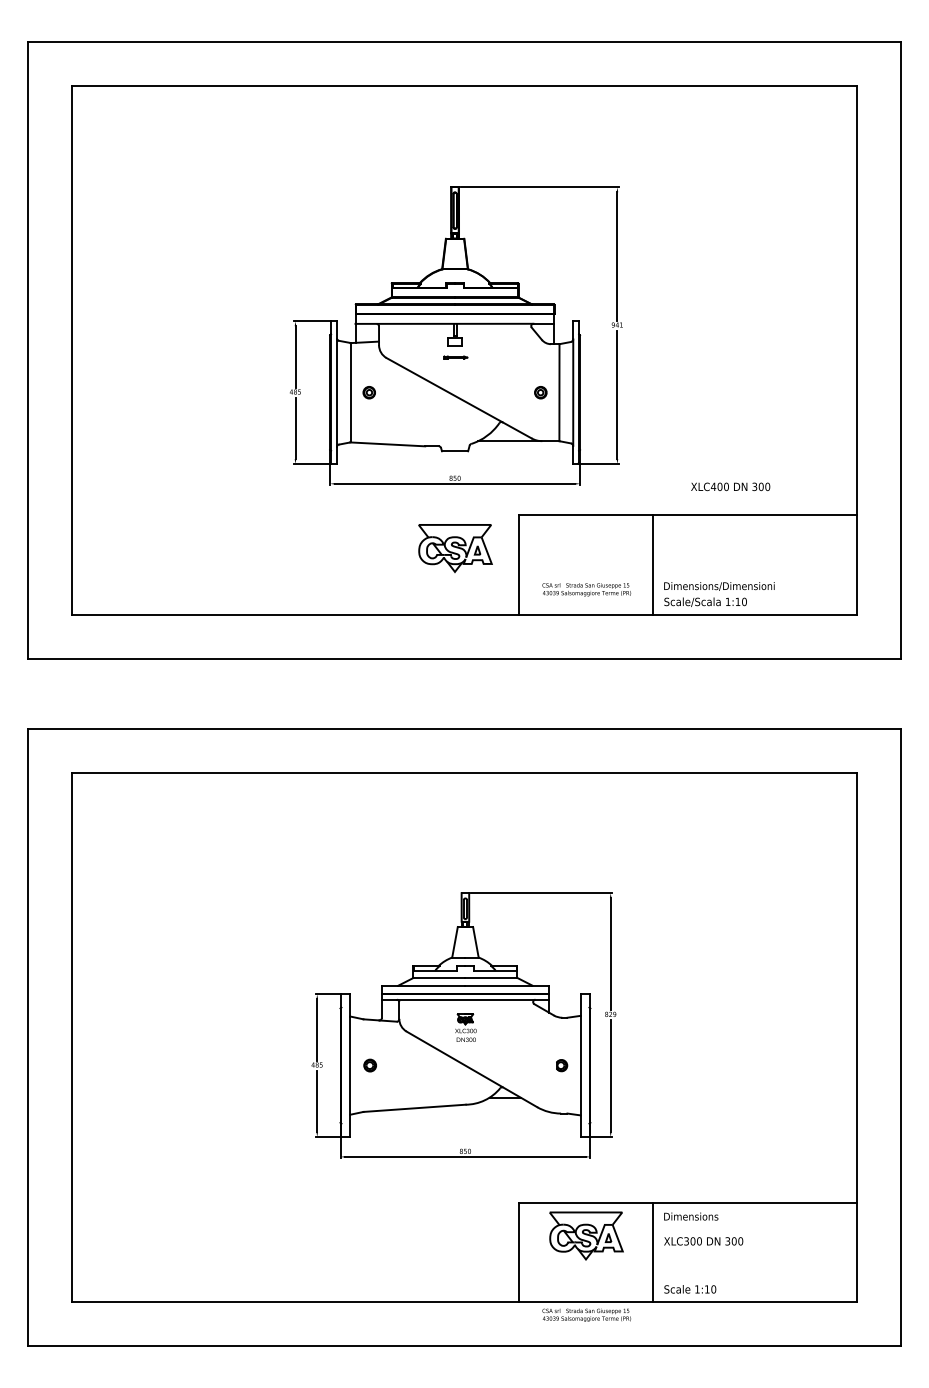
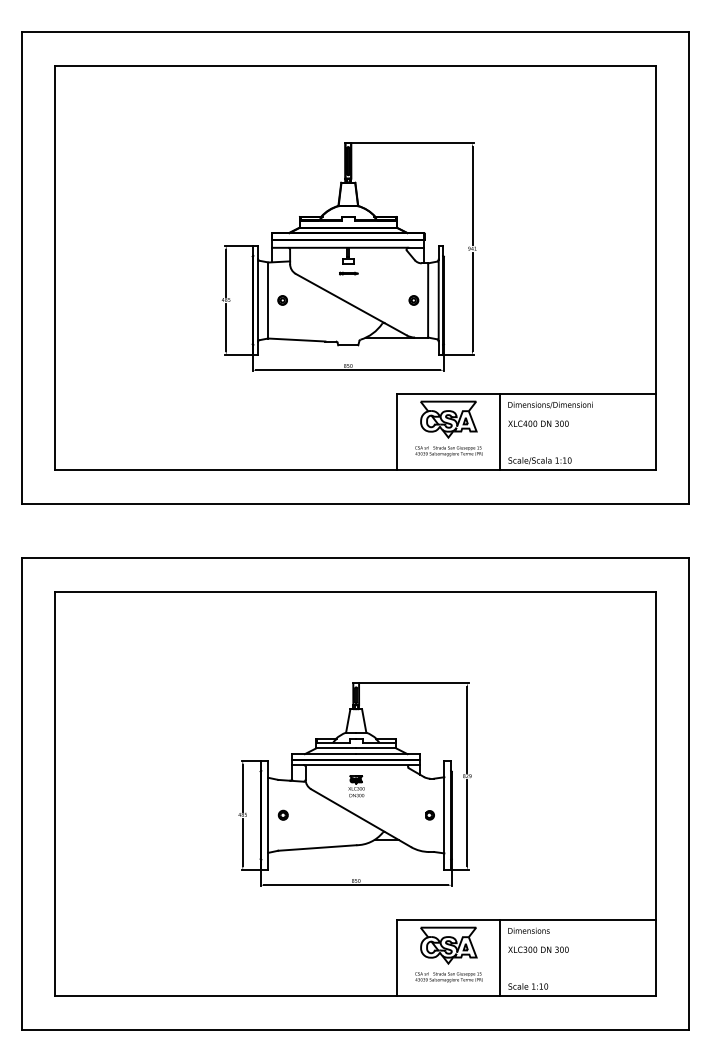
text: (730, 486) -> (538, 423), moved
part: (455, 548) -> (448, 419), moved
text: (719, 586) -> (550, 405), moved
text: (586, 1314) -> (448, 976), moved

